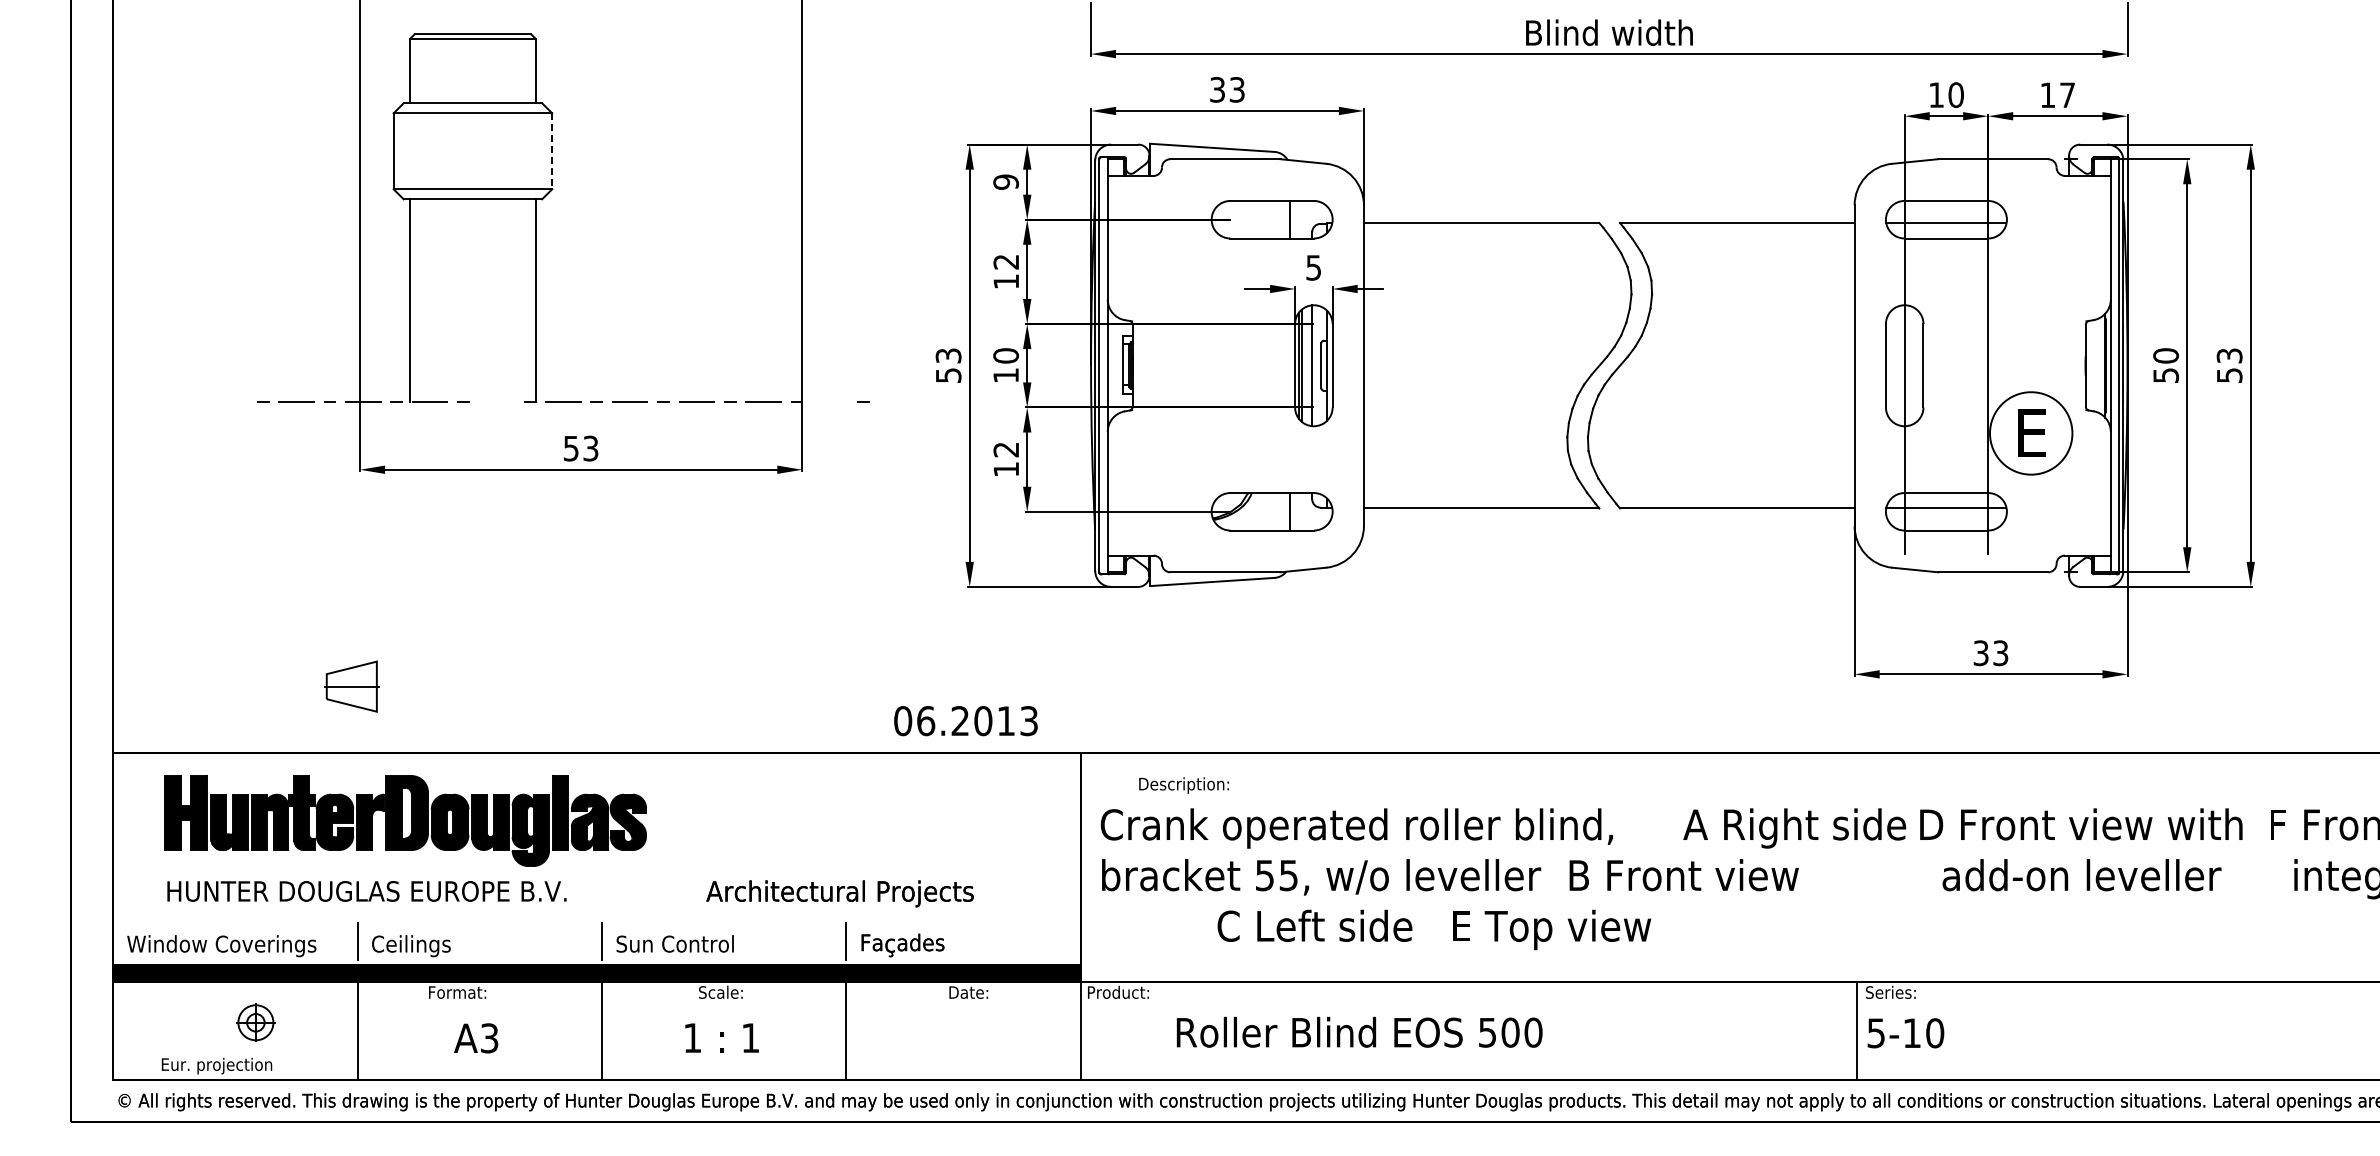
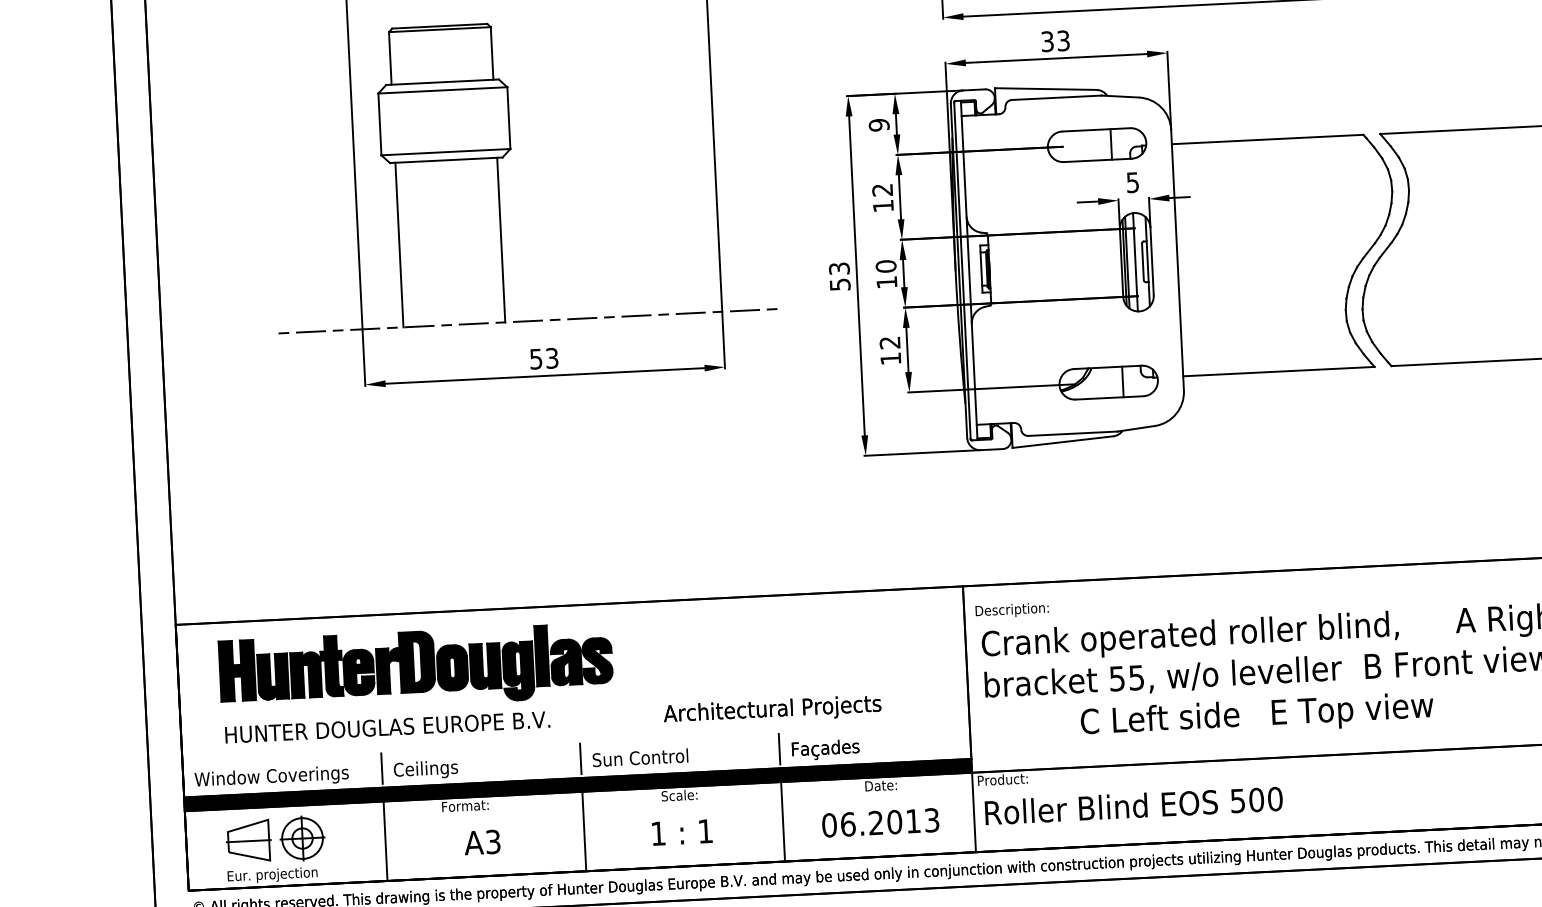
line: (552, 151) -> (509, 118), dashed -> solid
line: (496, 401) -> (473, 323), added
line: (830, 401) -> (745, 310), added
part: (351, 686) -> (248, 841), moved
text: (965, 721) -> (880, 823), moved
text: (1183, 785) -> (1011, 610), moved
part: (255, 1022) -> (302, 838), size x1.43
text: (1359, 1031) -> (1133, 805), moved

